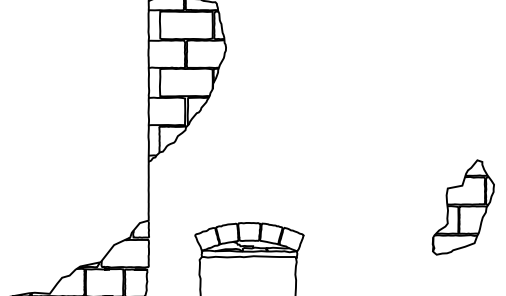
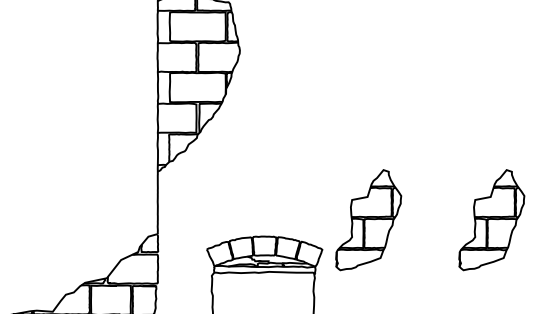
part: (346, 207) -> (367, 220), added

